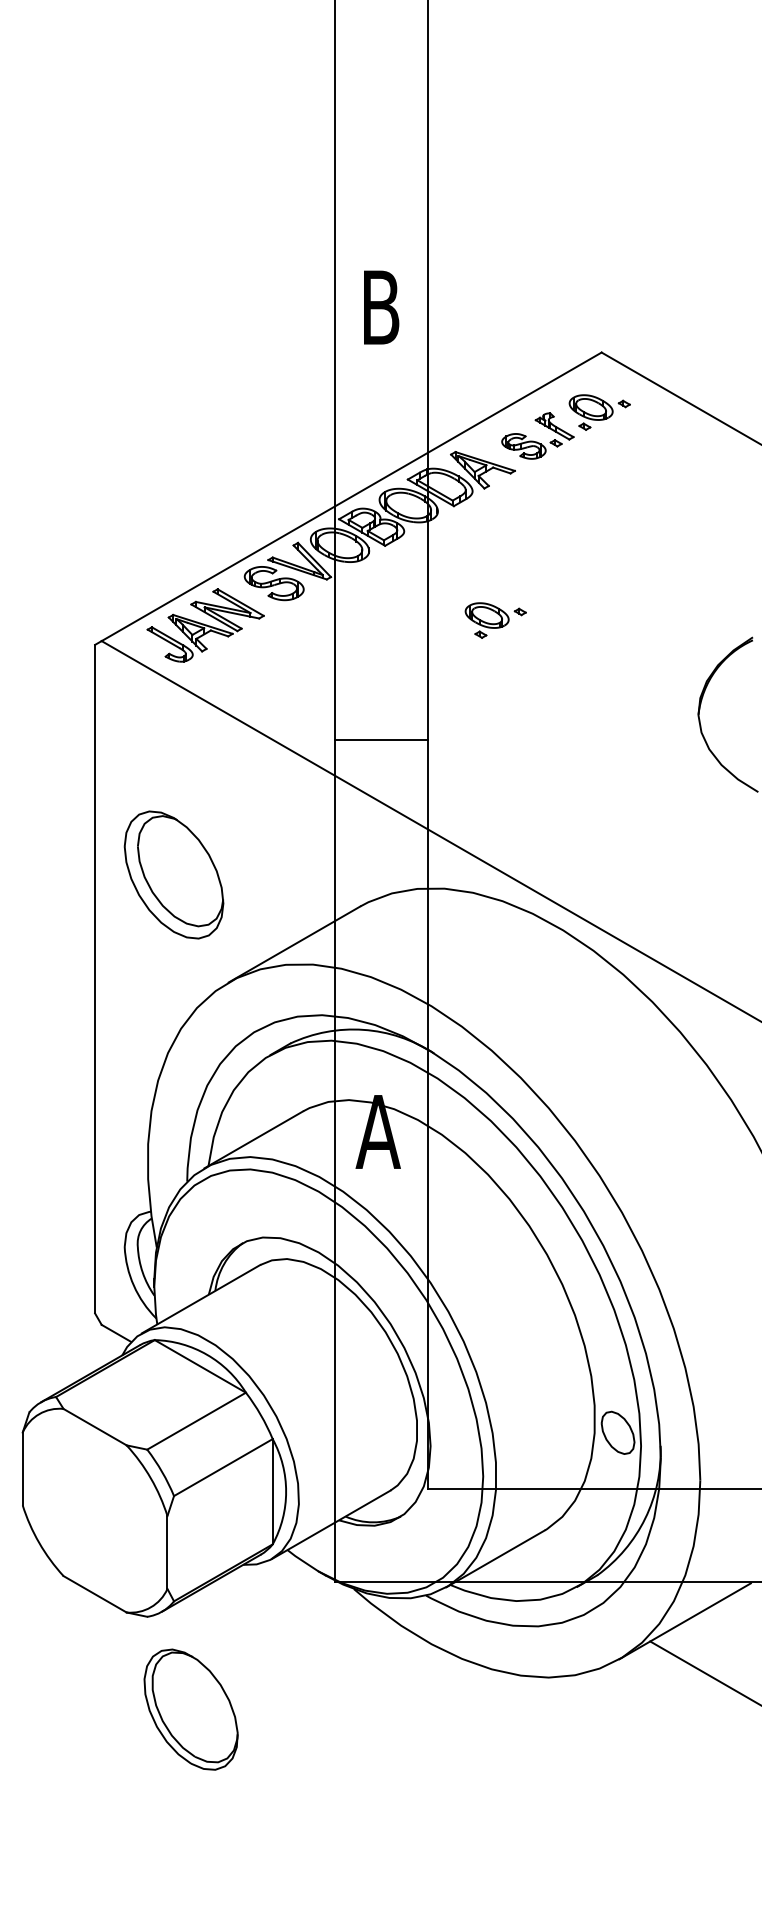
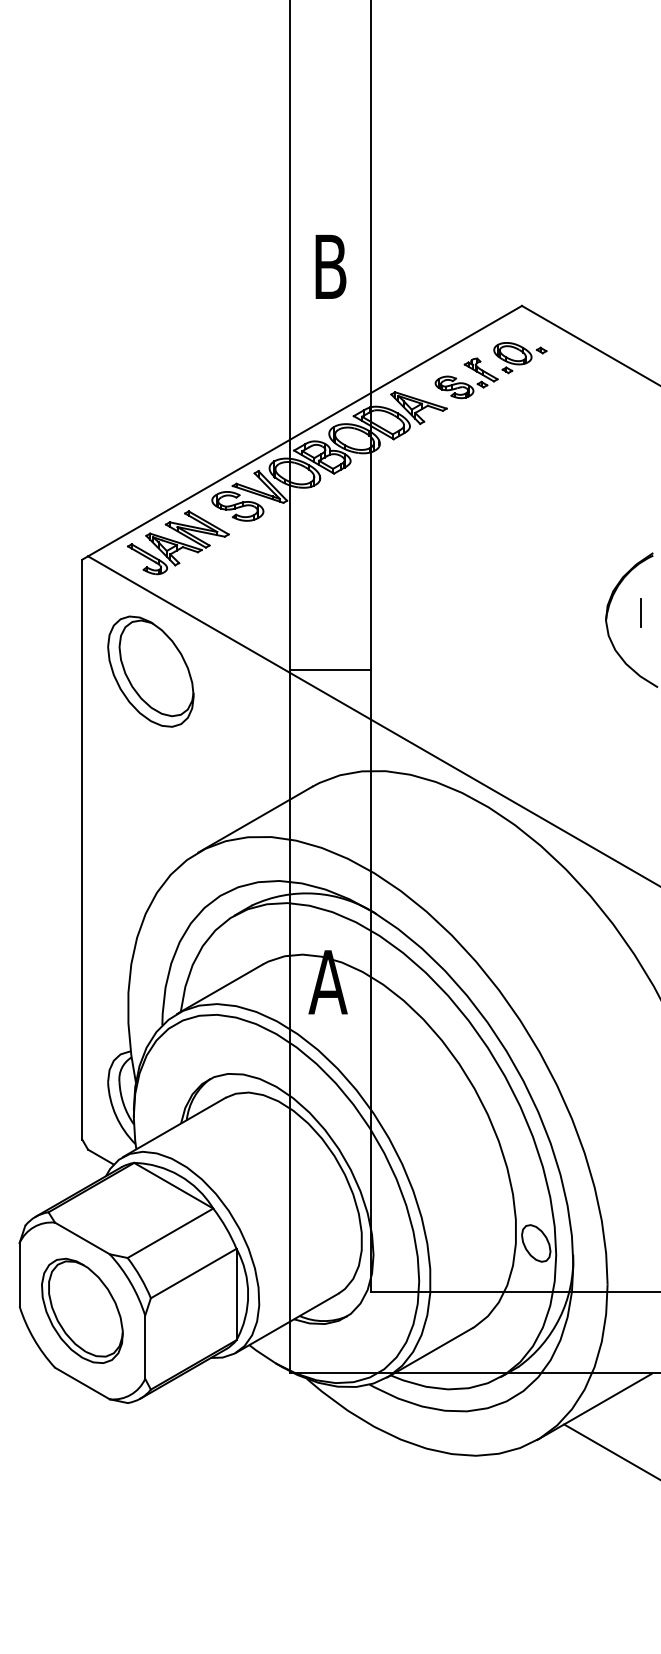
part: (495, 620) -> (429, 538), removed
line: (739, 705) -> (641, 612), added
line: (380, 739) -> (330, 670), moved
part: (173, 874) -> (150, 671), moved
part: (190, 1709) -> (81, 1310), moved

